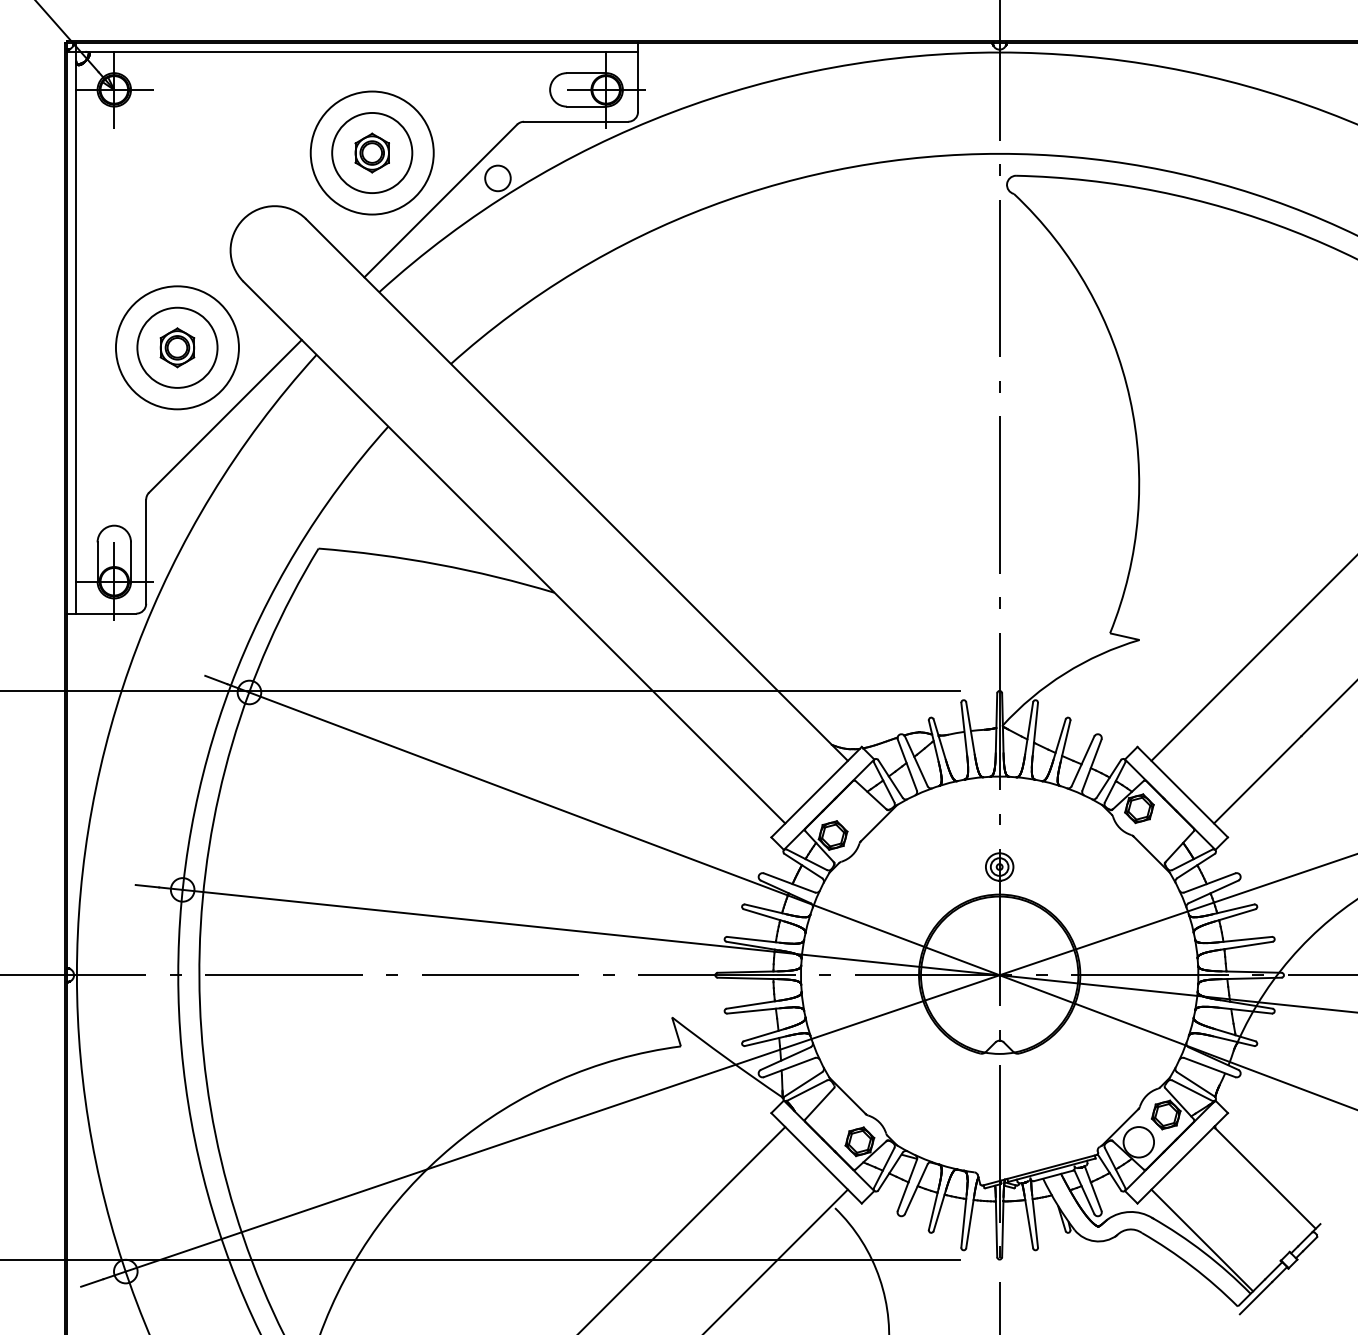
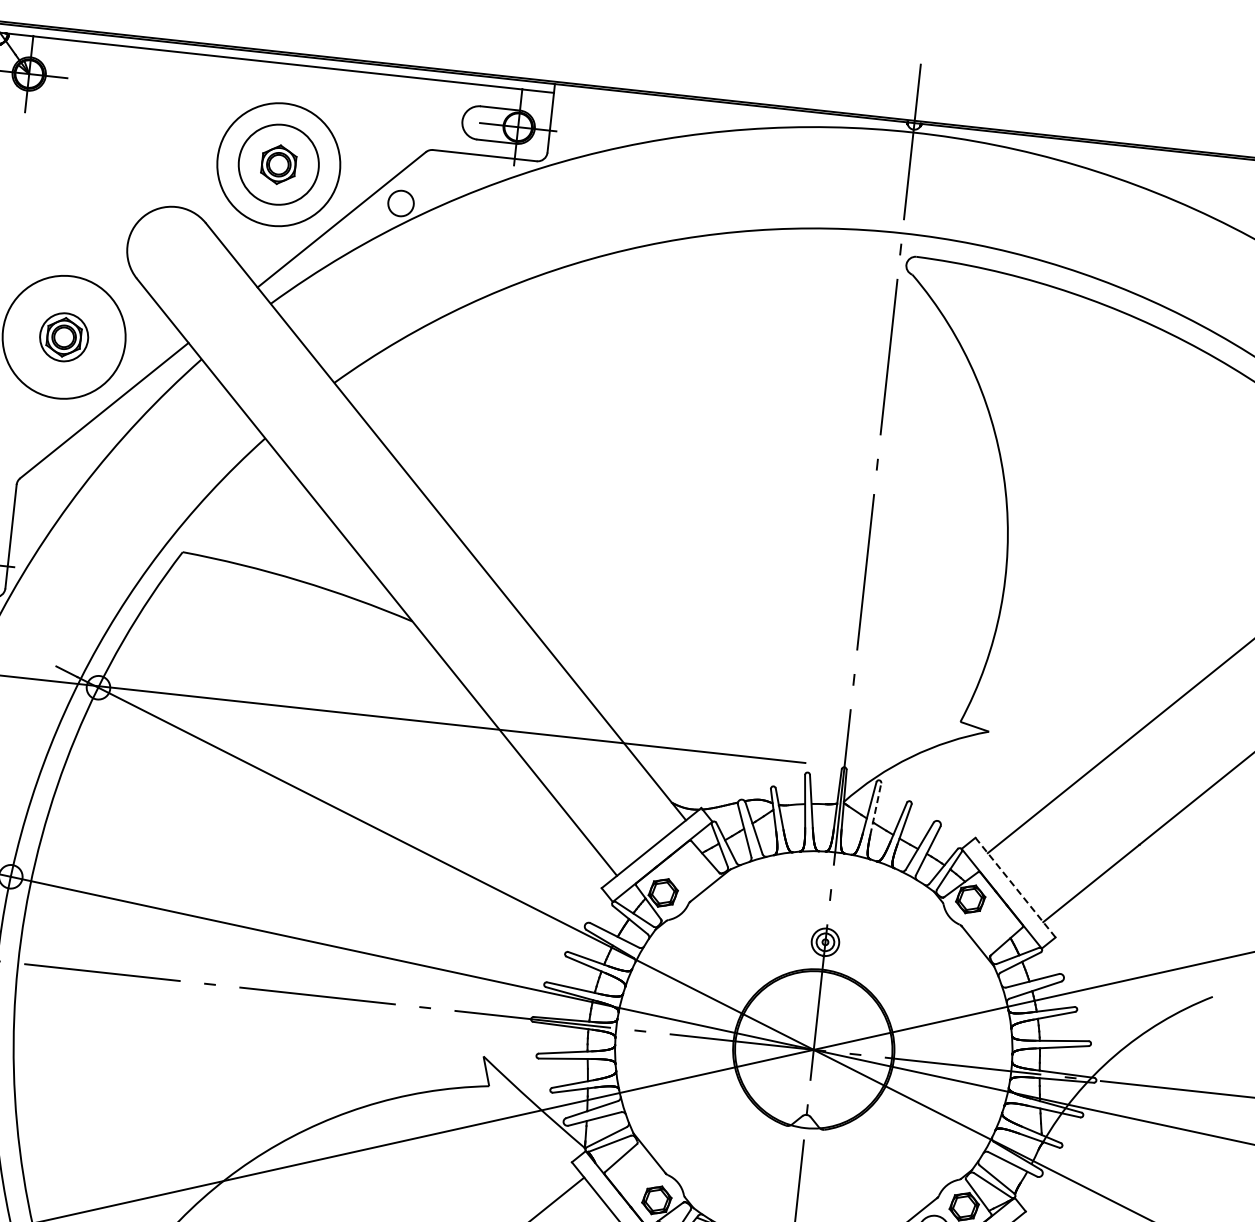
circle: (177, 347) -> (64, 337), size x0.6
line: (1035, 729) -> (875, 809), solid -> dashed
line: (1182, 792) -> (1015, 887), solid -> dashed

